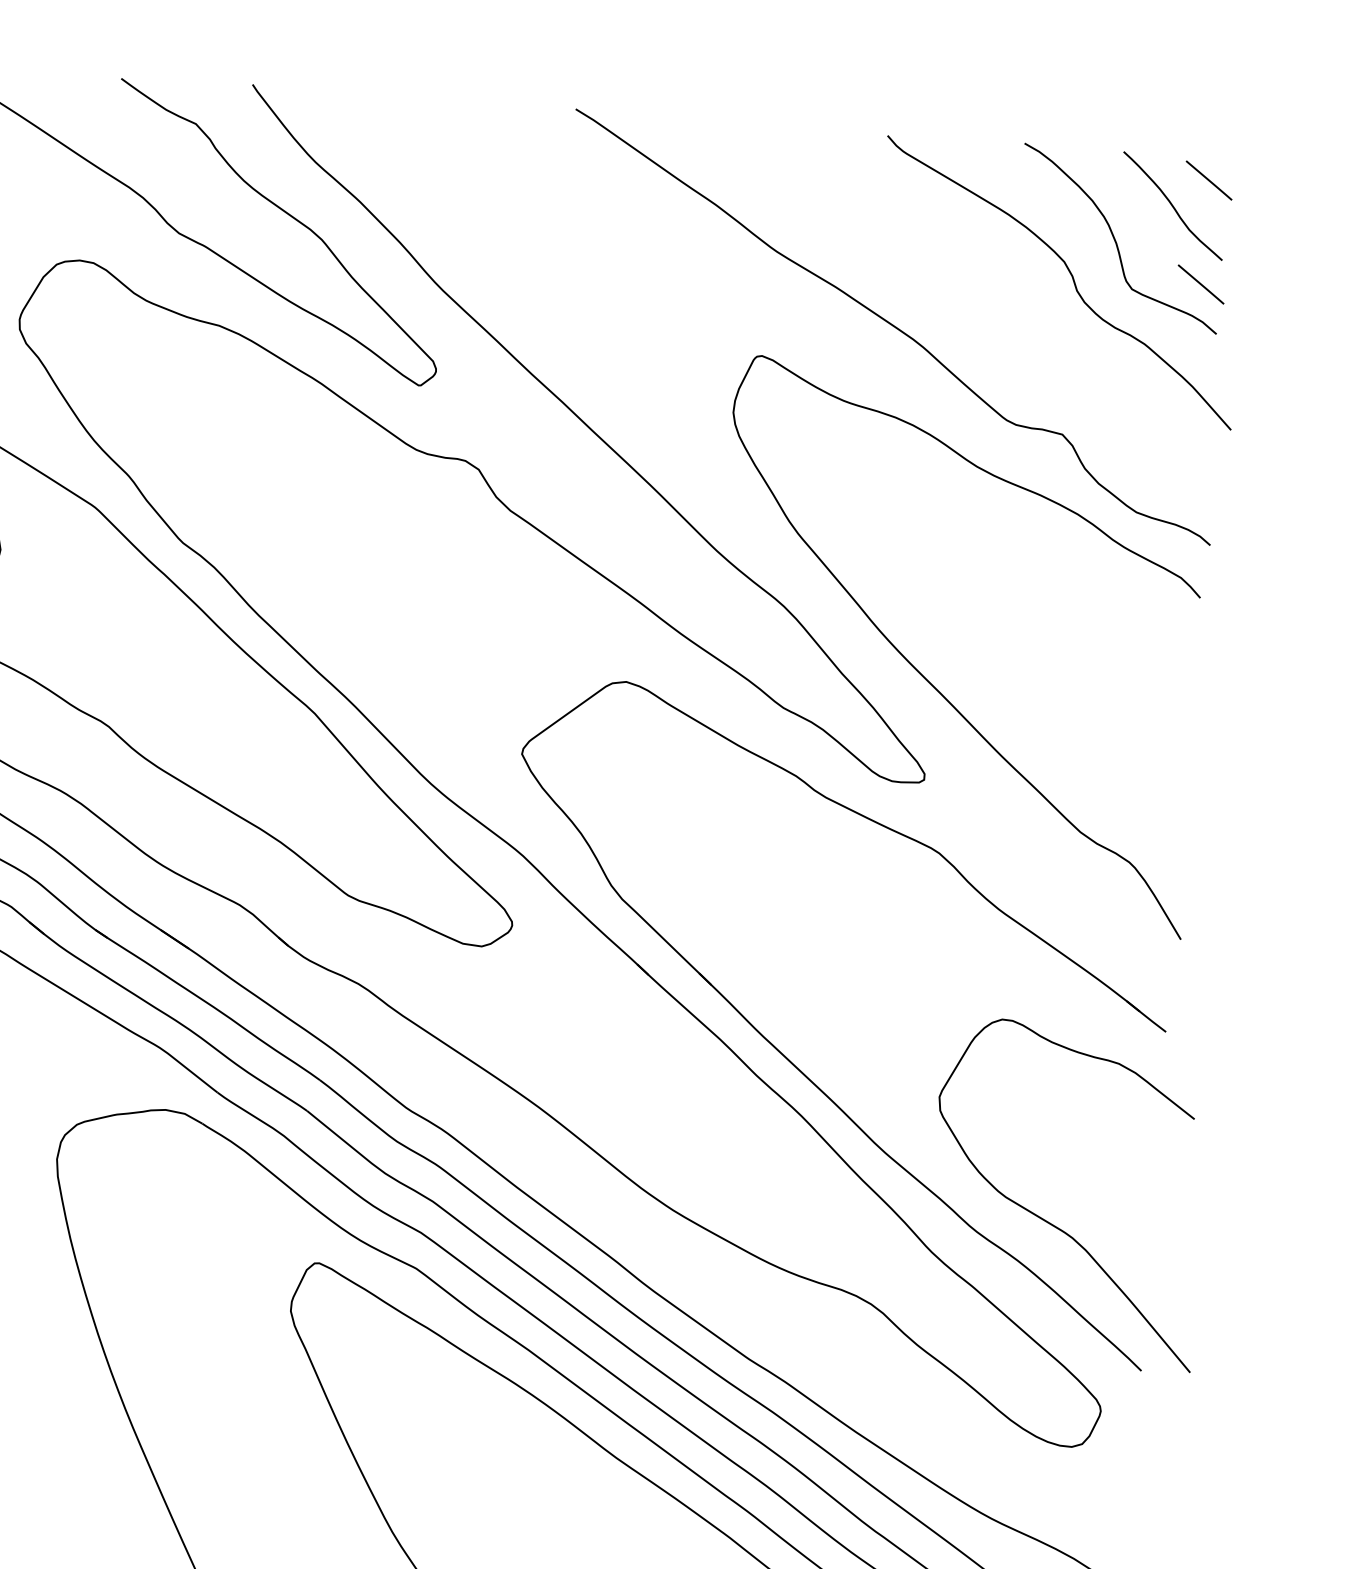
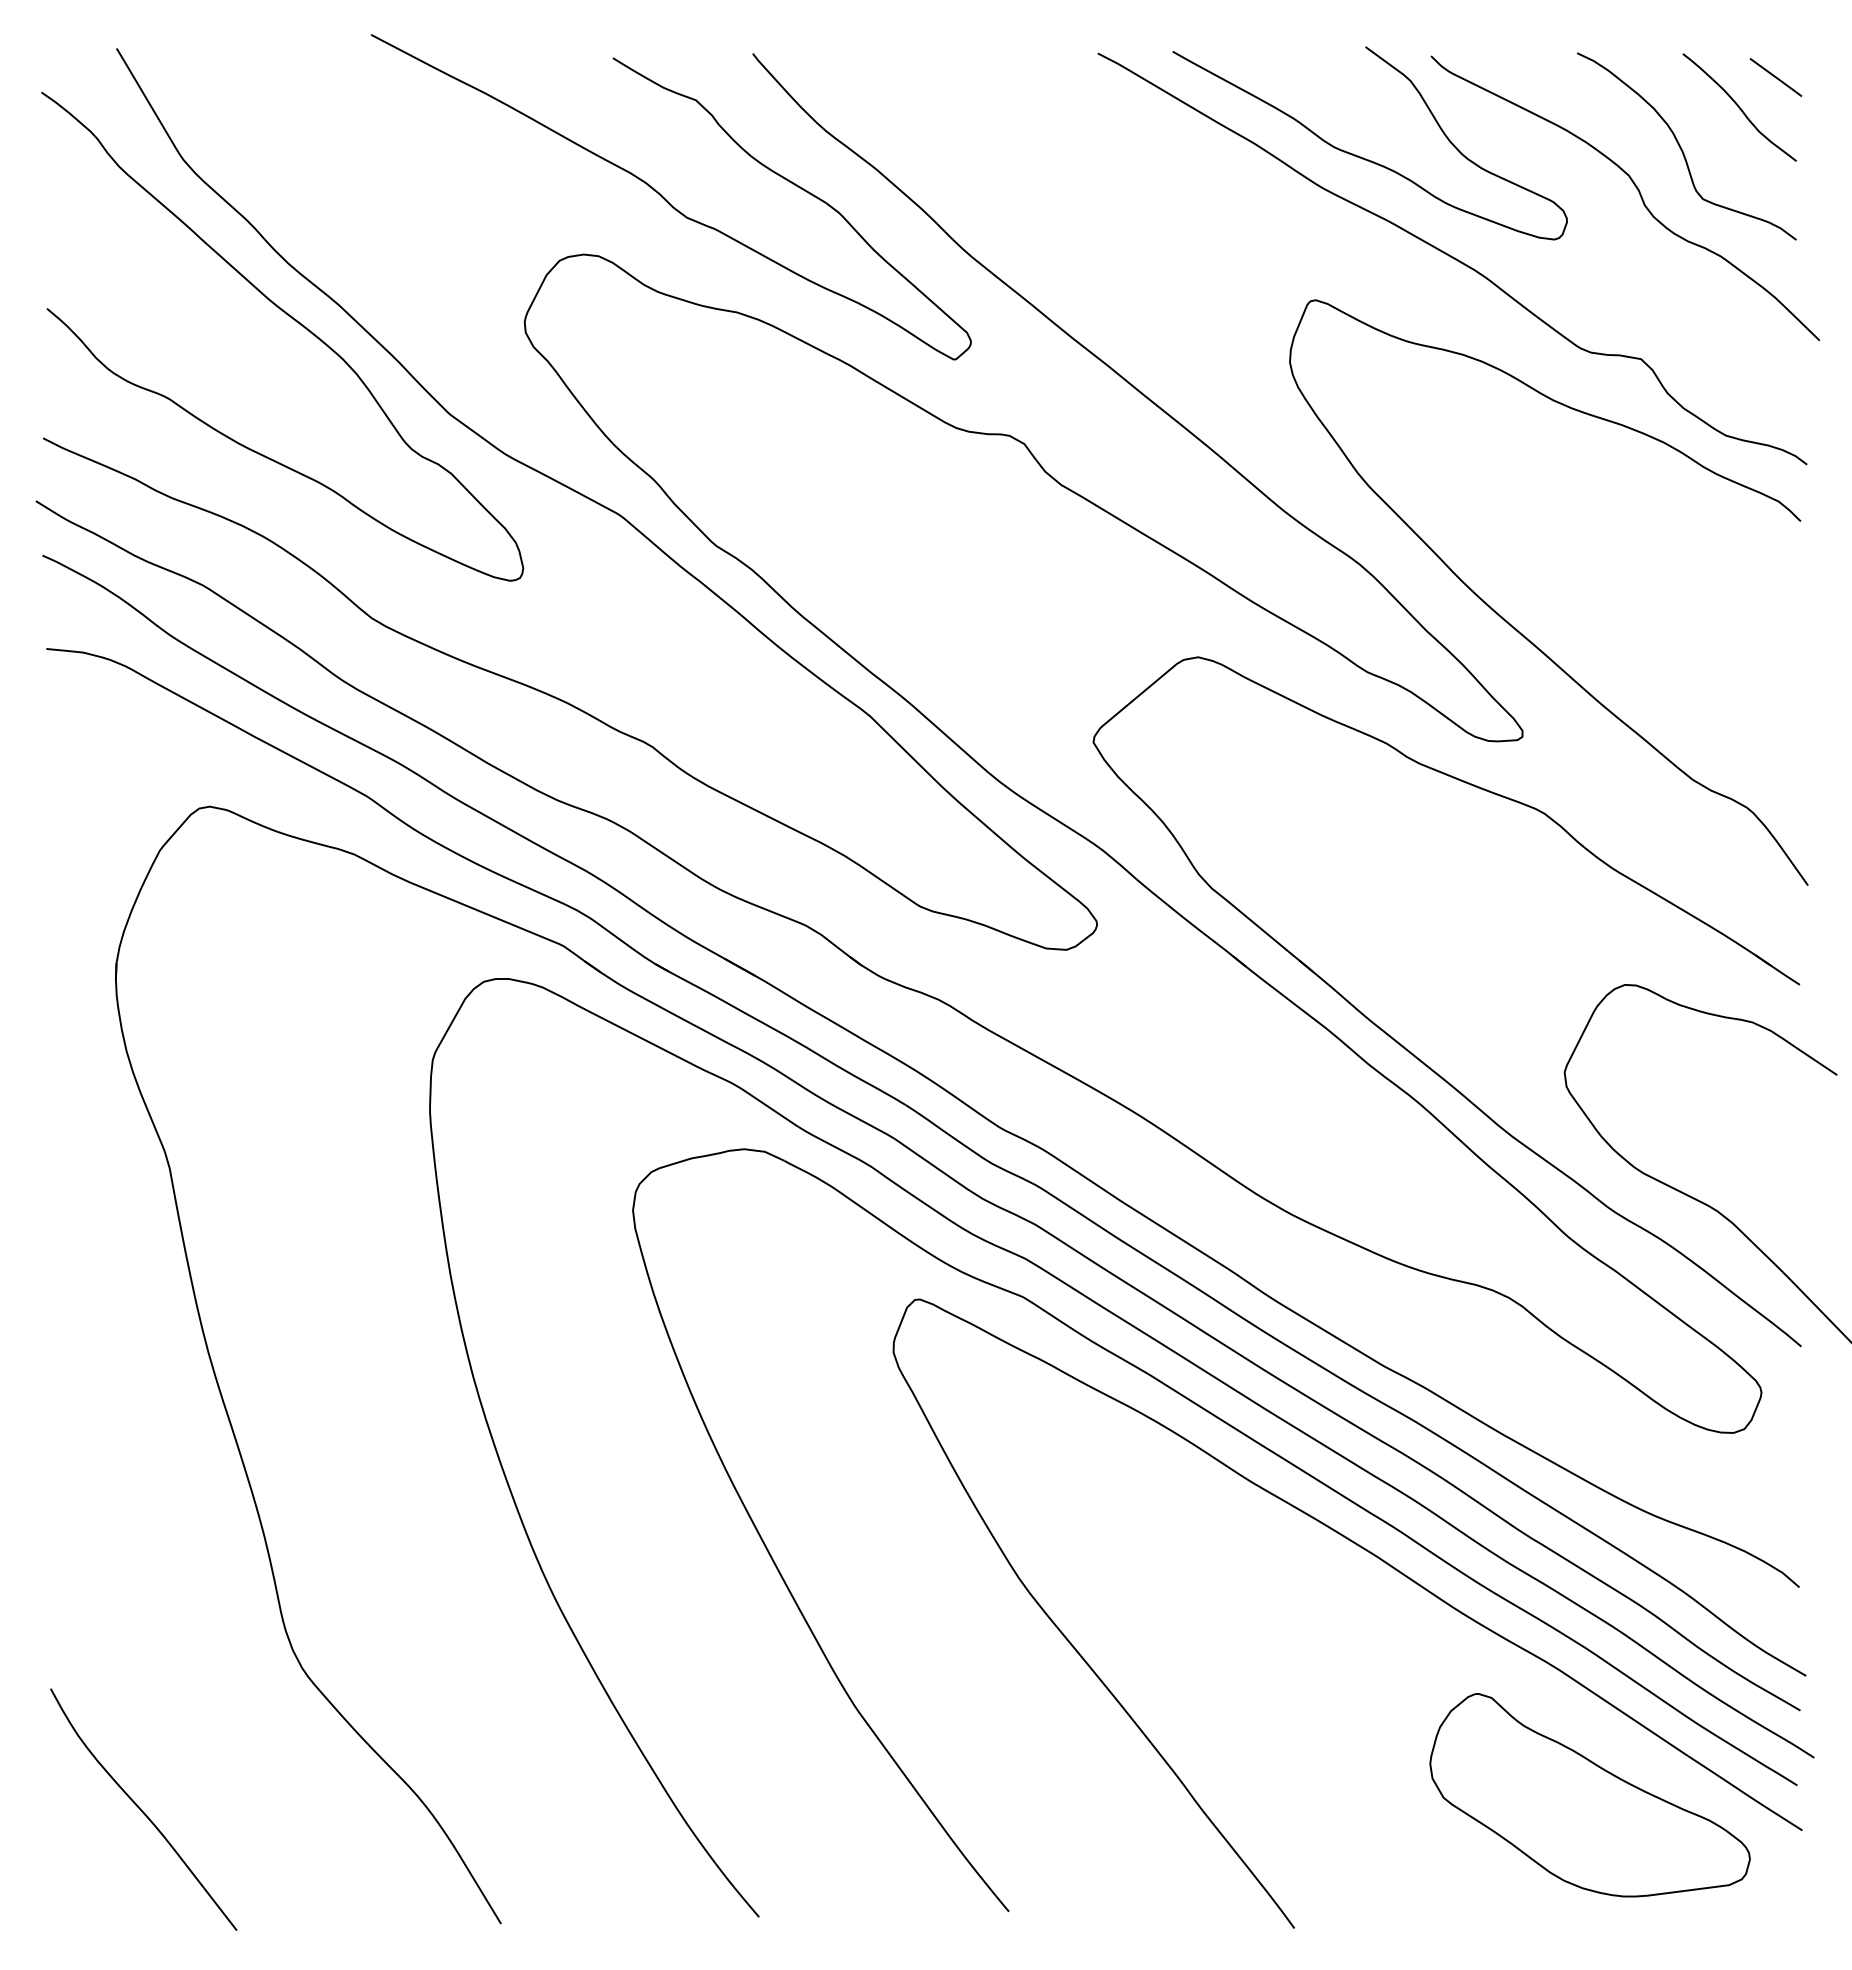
curve: (817, 225) -> (1363, 157), added
line: (1200, 284) -> (1775, 188), removed

